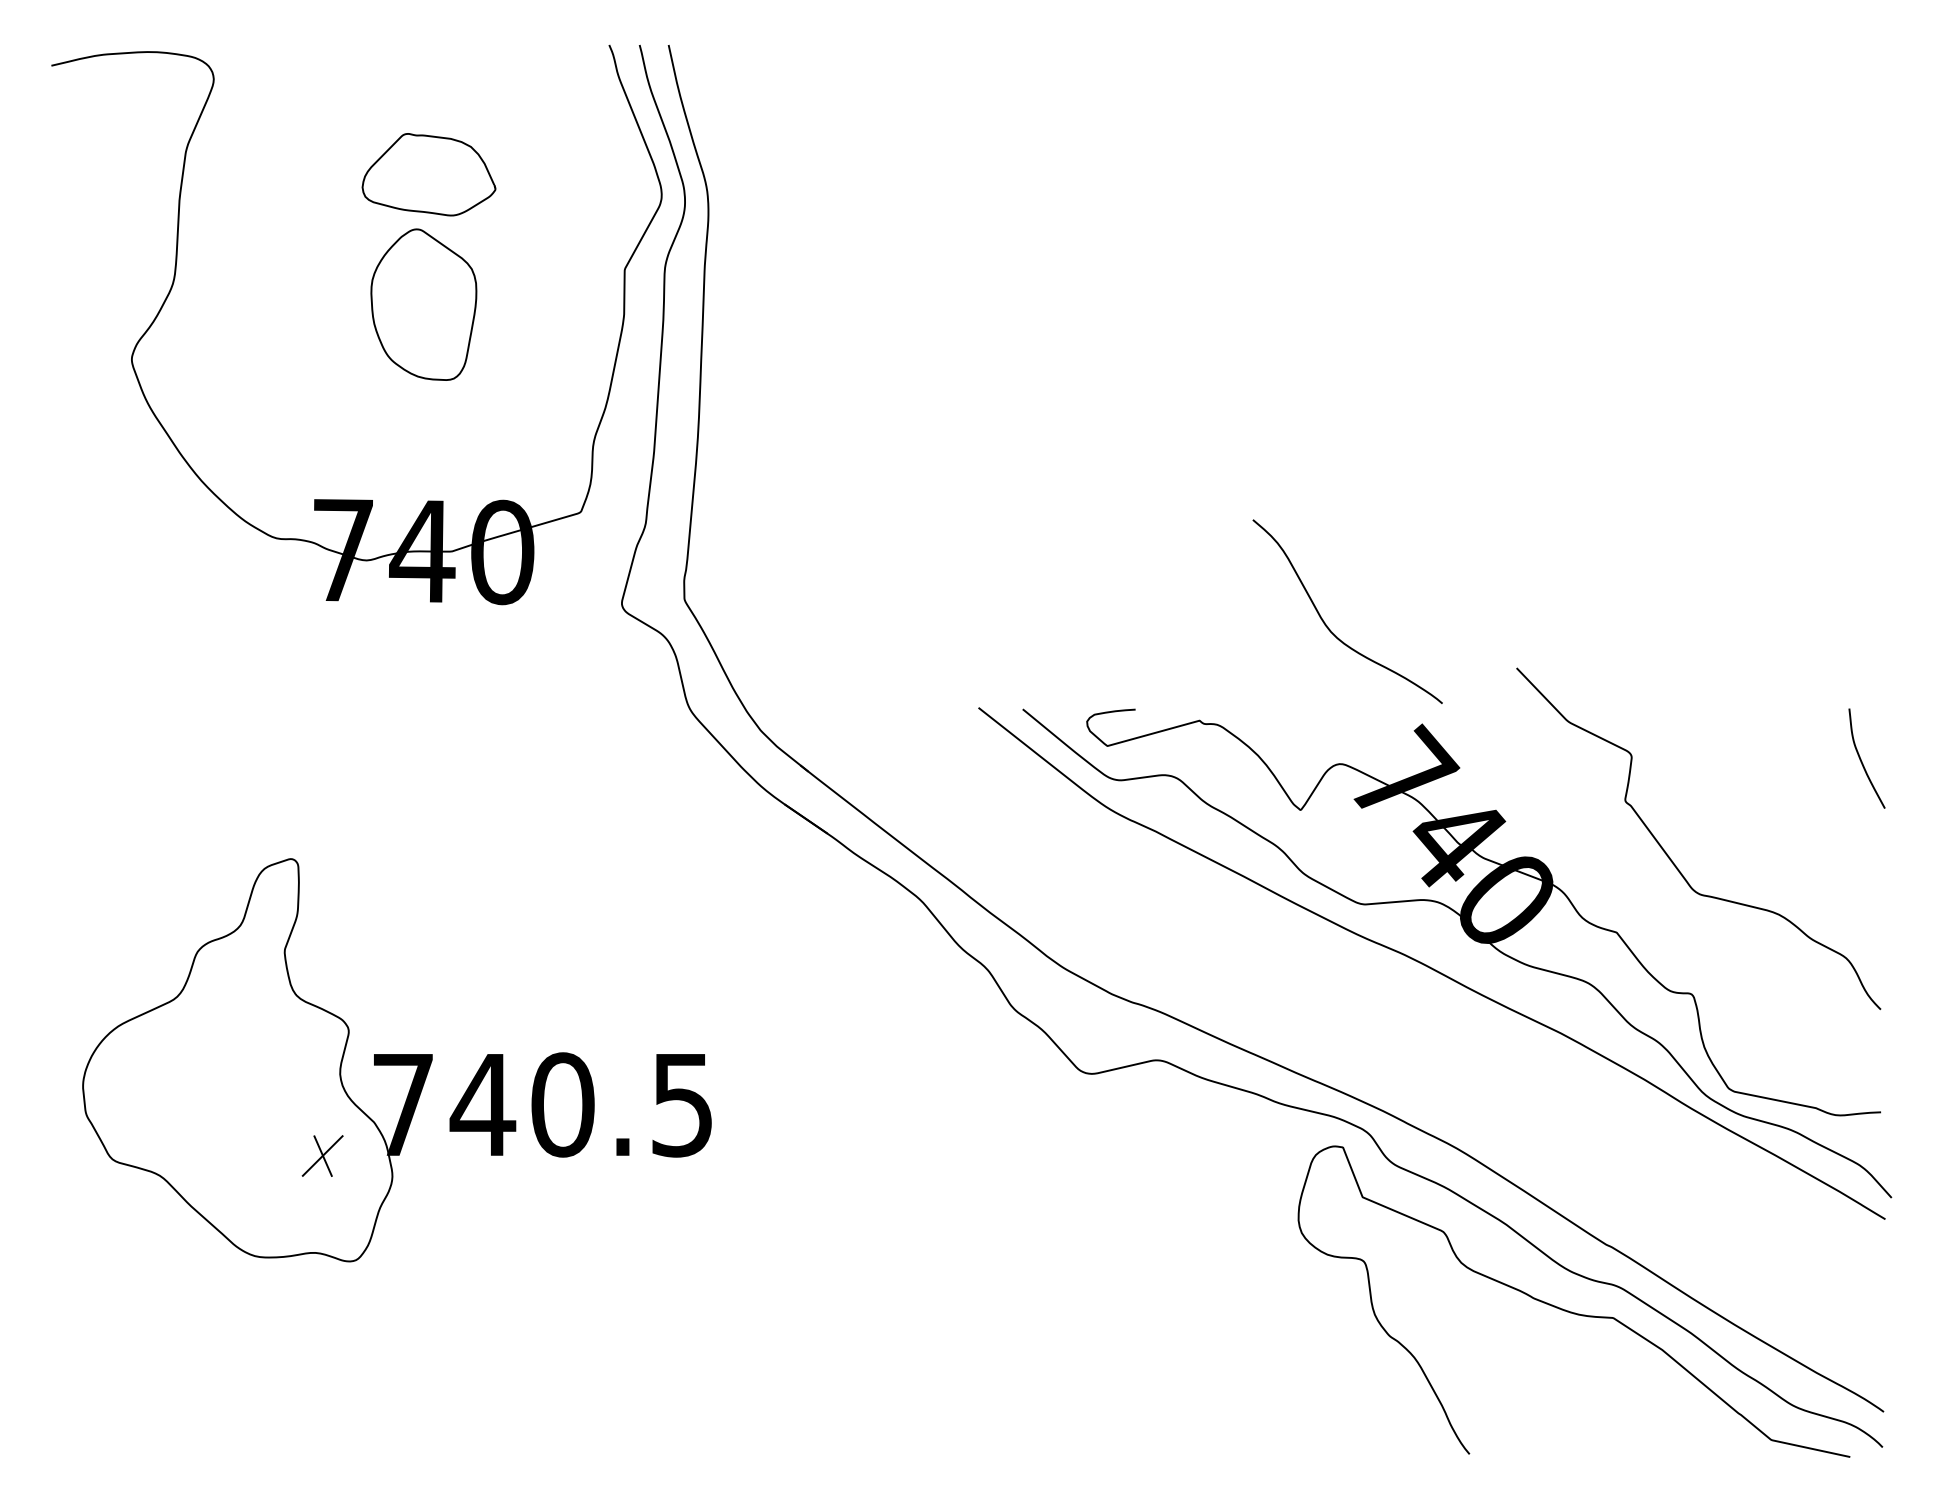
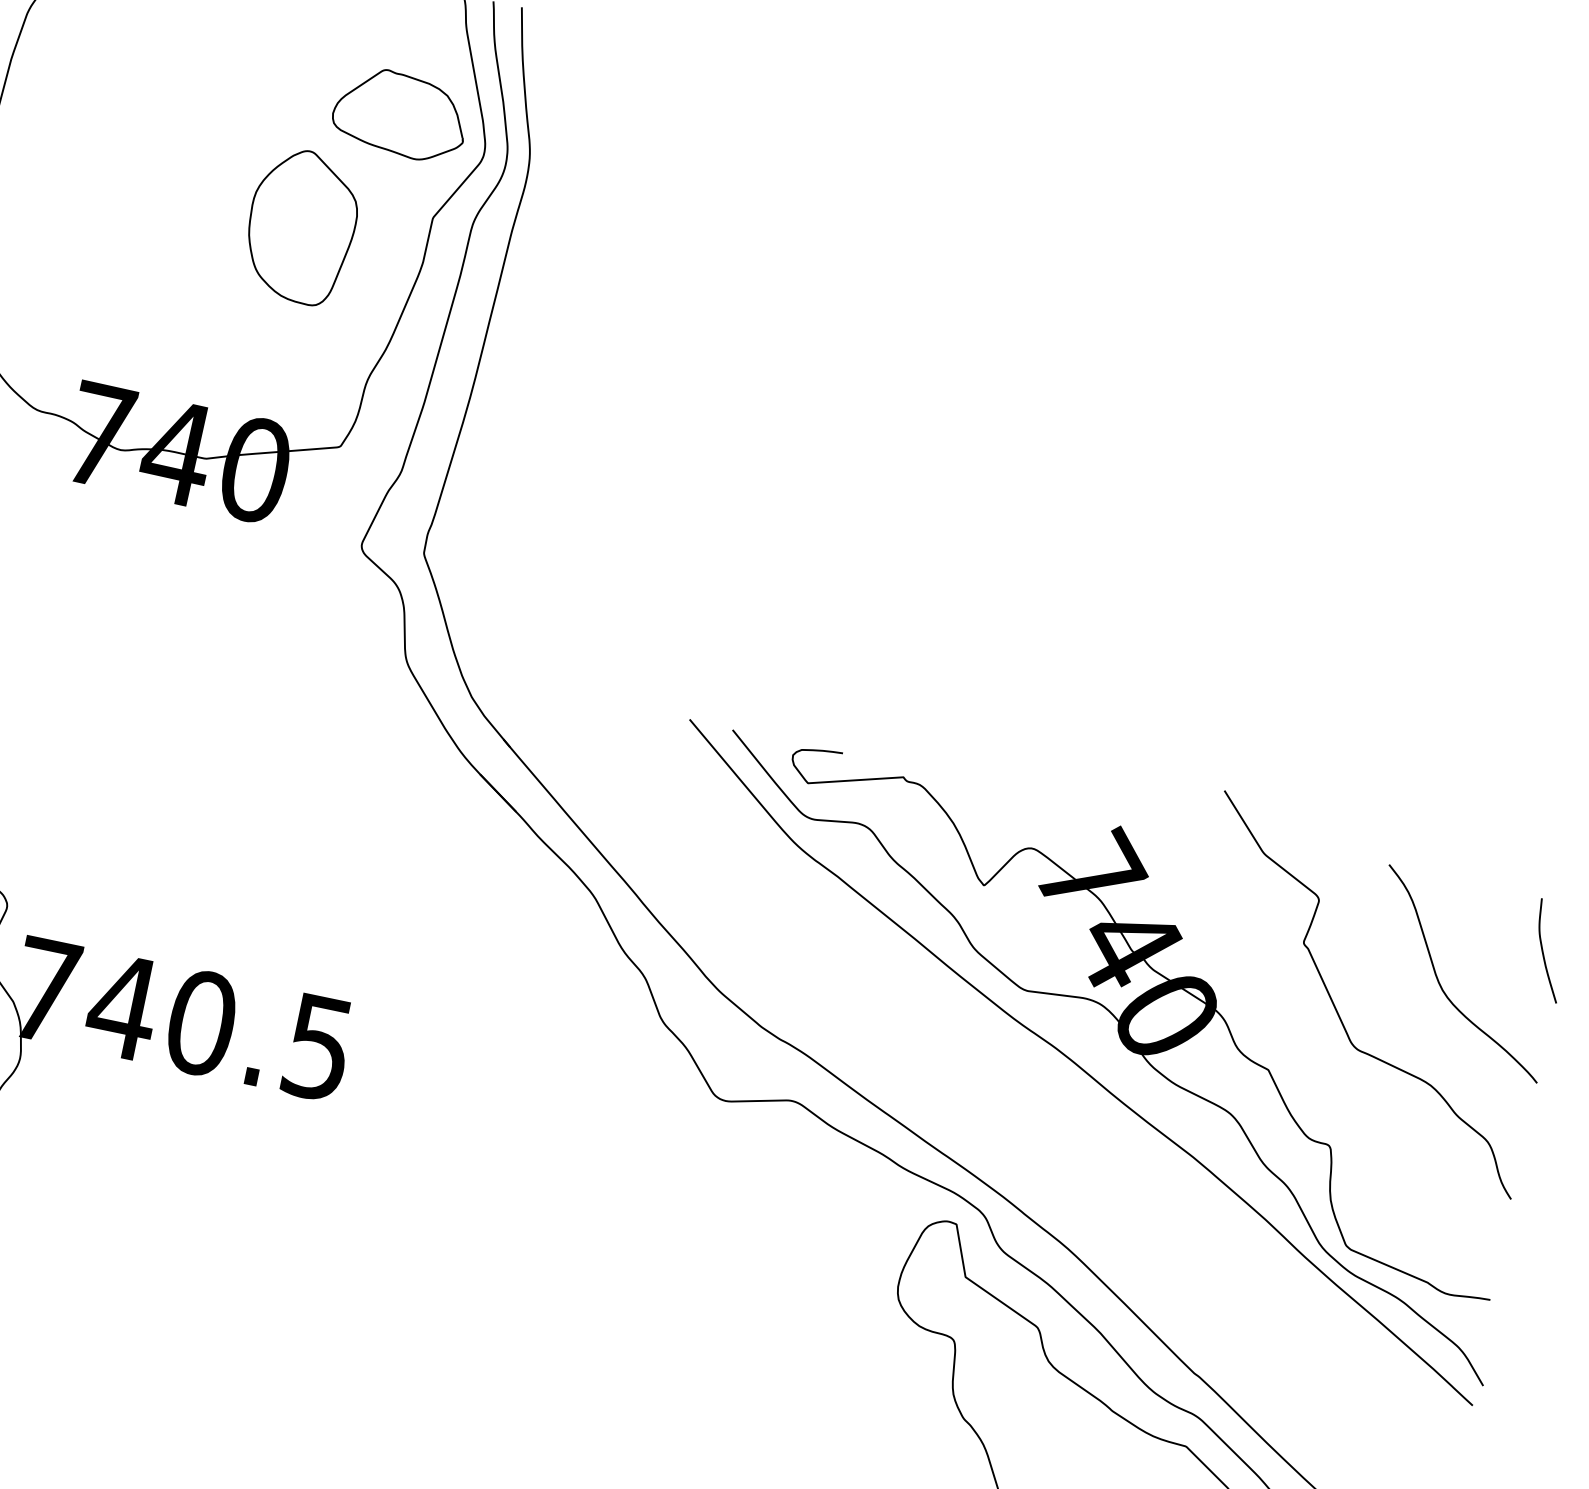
part: (428, 174) -> (400, 114), moved
part: (423, 304) -> (301, 226), moved
curve: (1327, 625) -> (1440, 983), moved

